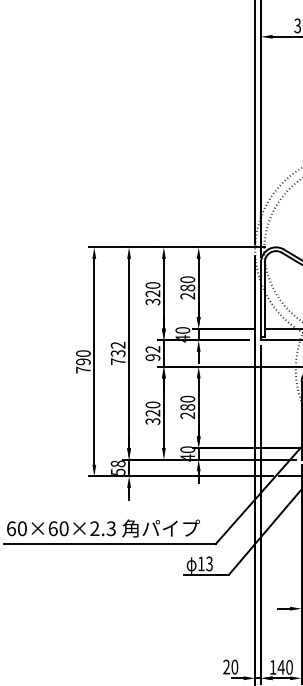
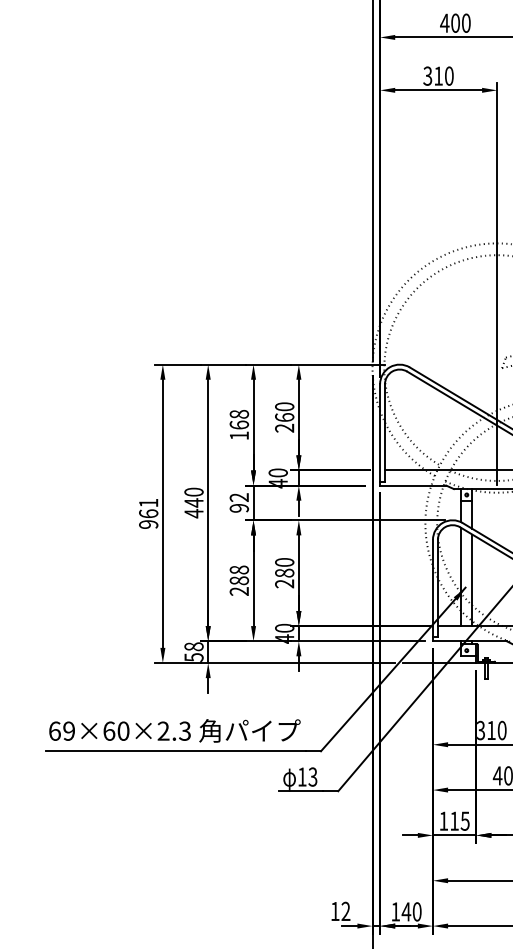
text: (187, 287) -> (284, 417), 280 -> 260
text: (153, 293) -> (239, 424), 320 -> 168
text: (117, 353) -> (193, 502), 732 -> 440
text: (83, 361) -> (148, 513), 790 -> 961
text: (153, 413) -> (239, 580), 320 -> 288
text: (22, 528) -> (69, 730), 60×60×2.3 -> 69×60×2.3
text: (230, 667) -> (340, 911), 20 -> 12

